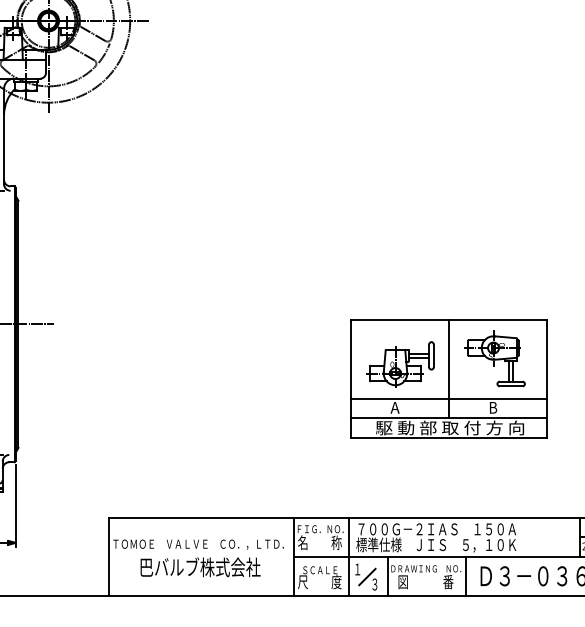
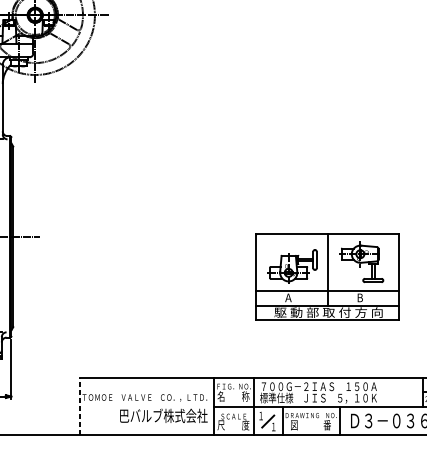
line: (109, 556) -> (79, 406), solid -> dashed
text: (200, 567) -> (163, 416), moved
text: (374, 584) -> (273, 426), ３ -> １

